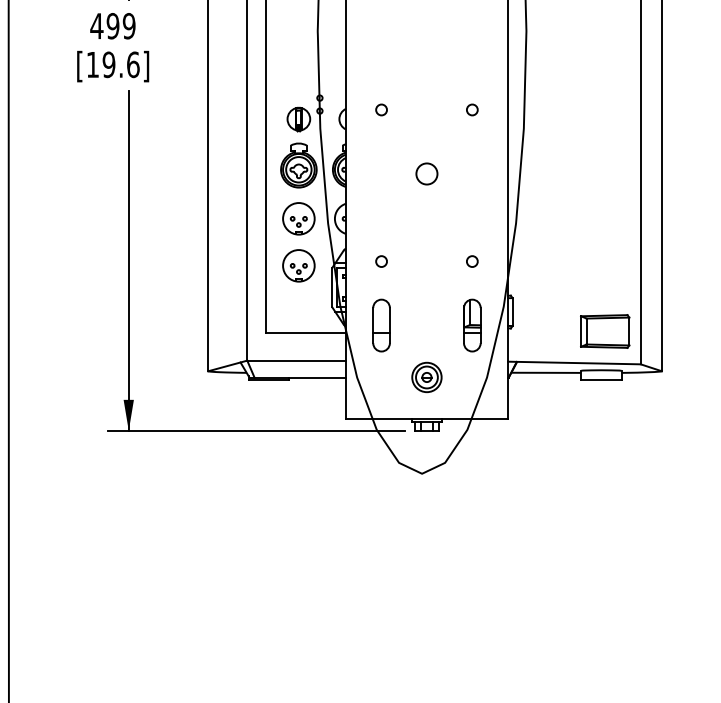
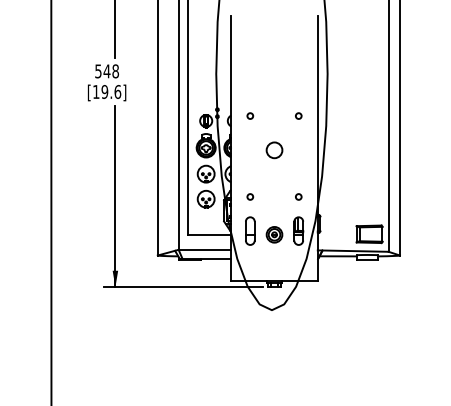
text: (112, 26) -> (106, 71), 499 -> 548
circle: (426, 172) -> (274, 149), size x1.4
part: (426, 376) -> (274, 234), moved

